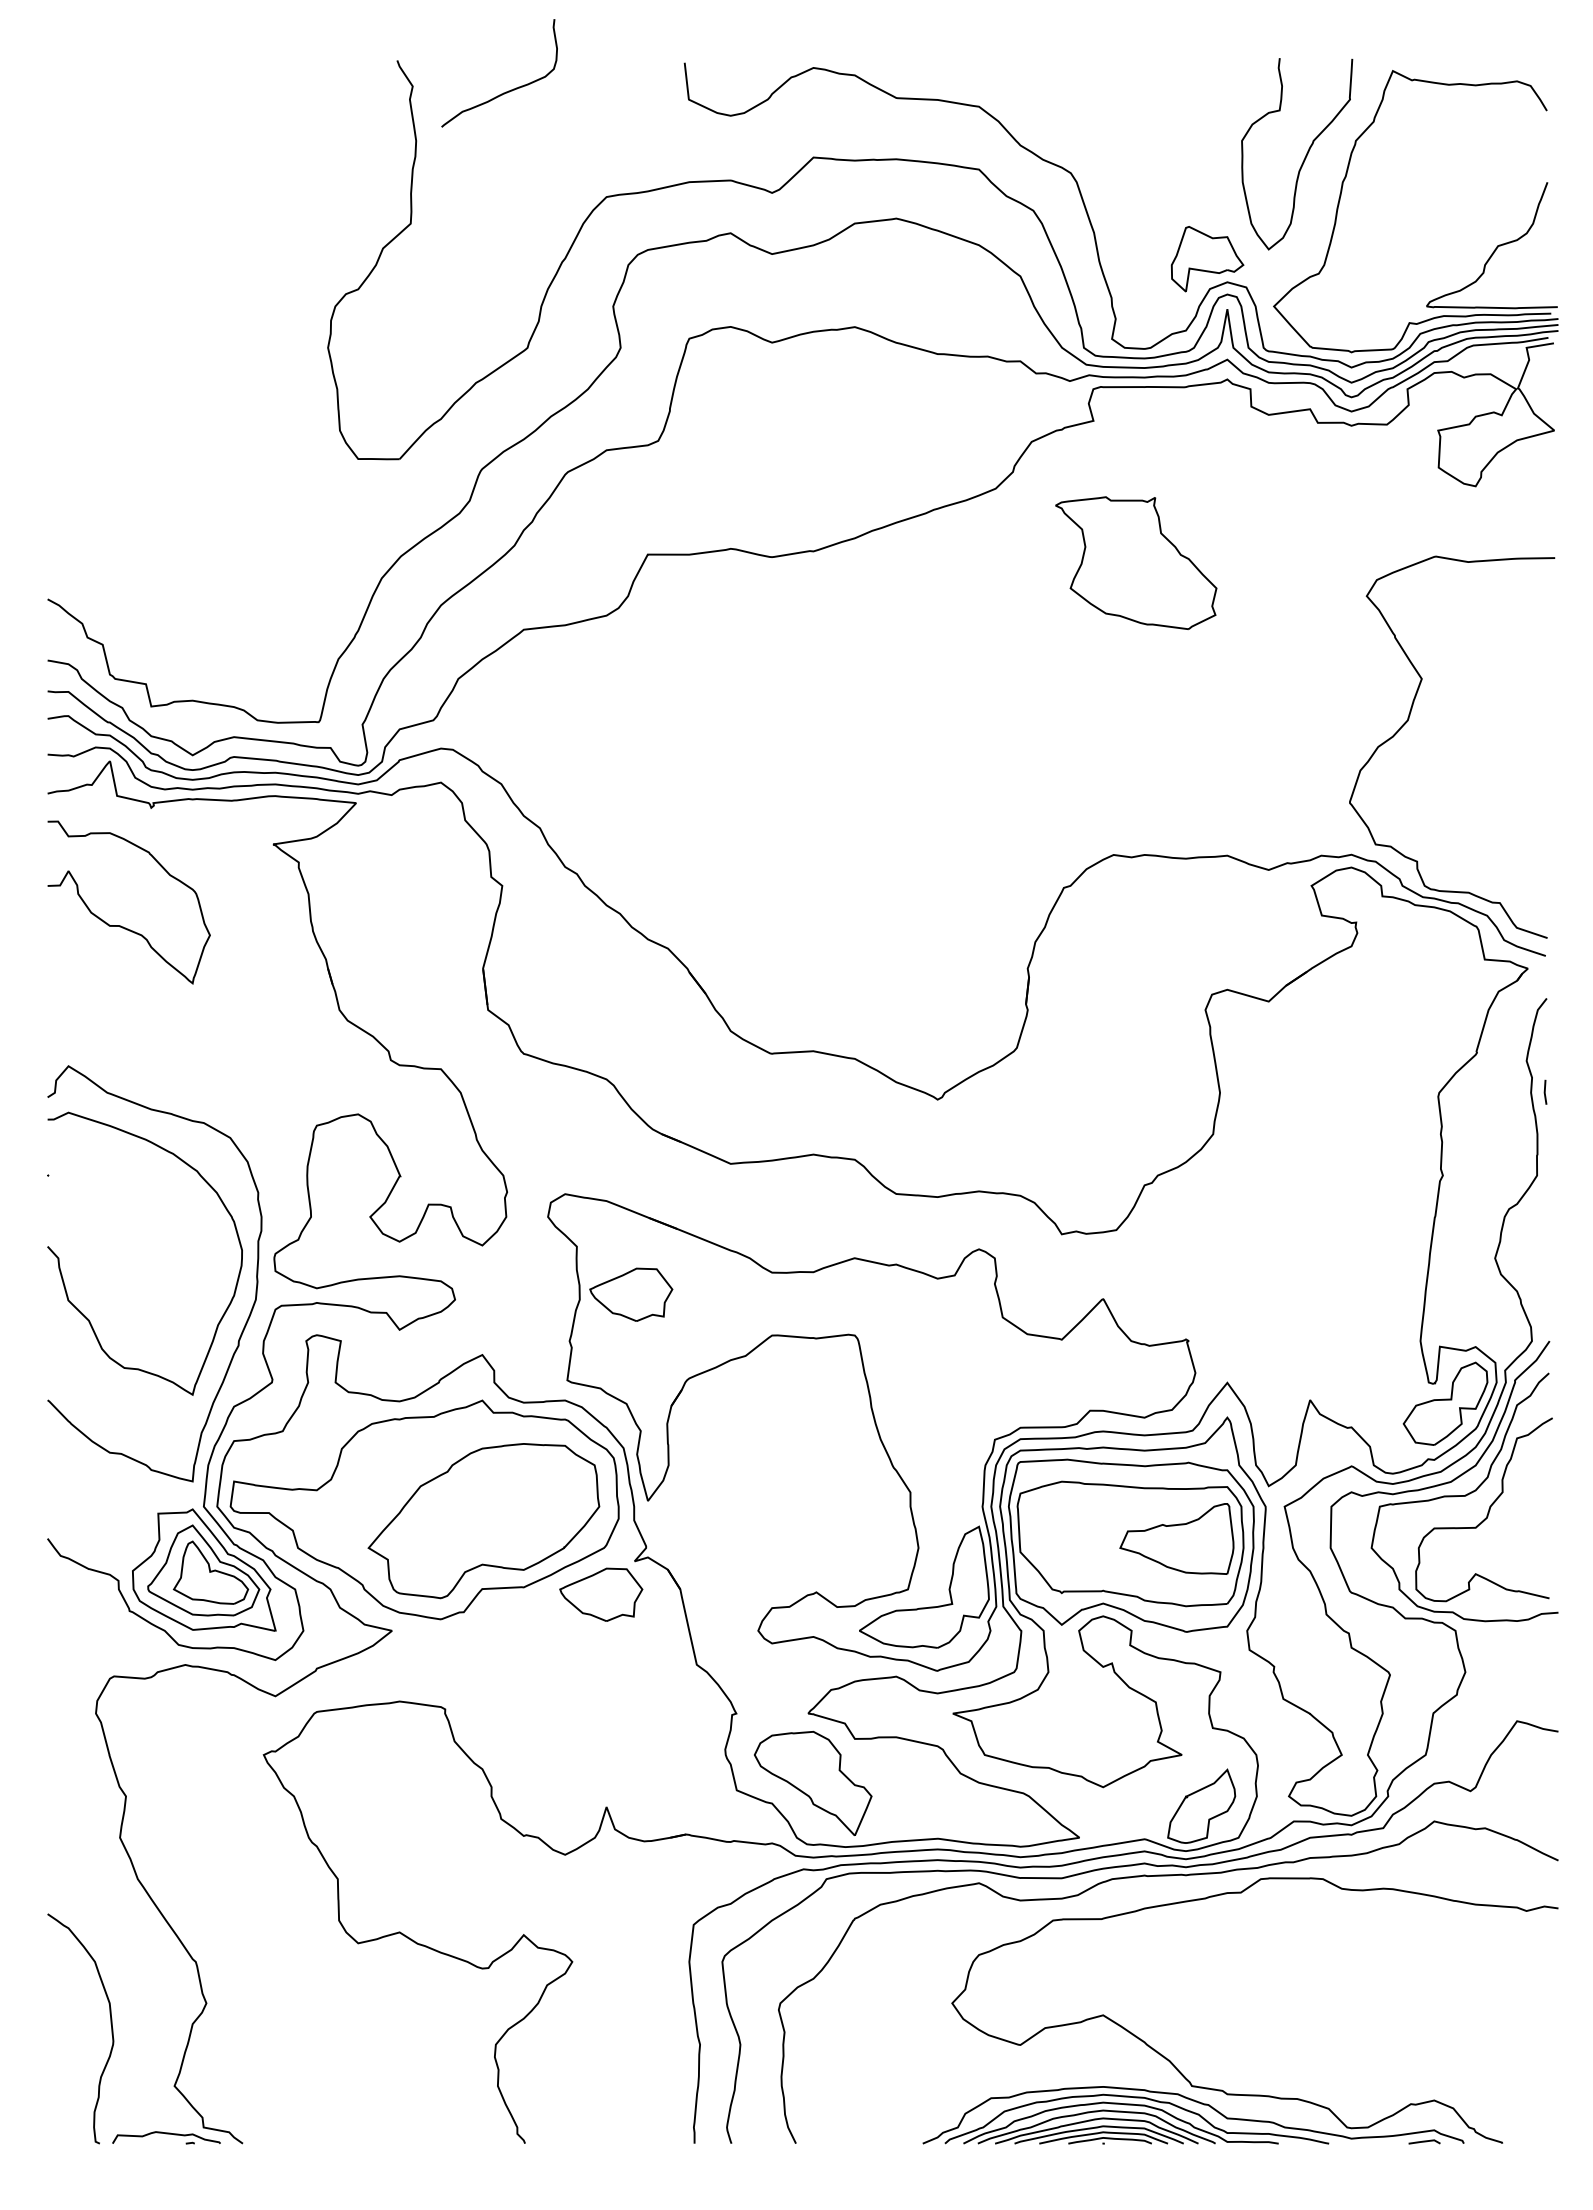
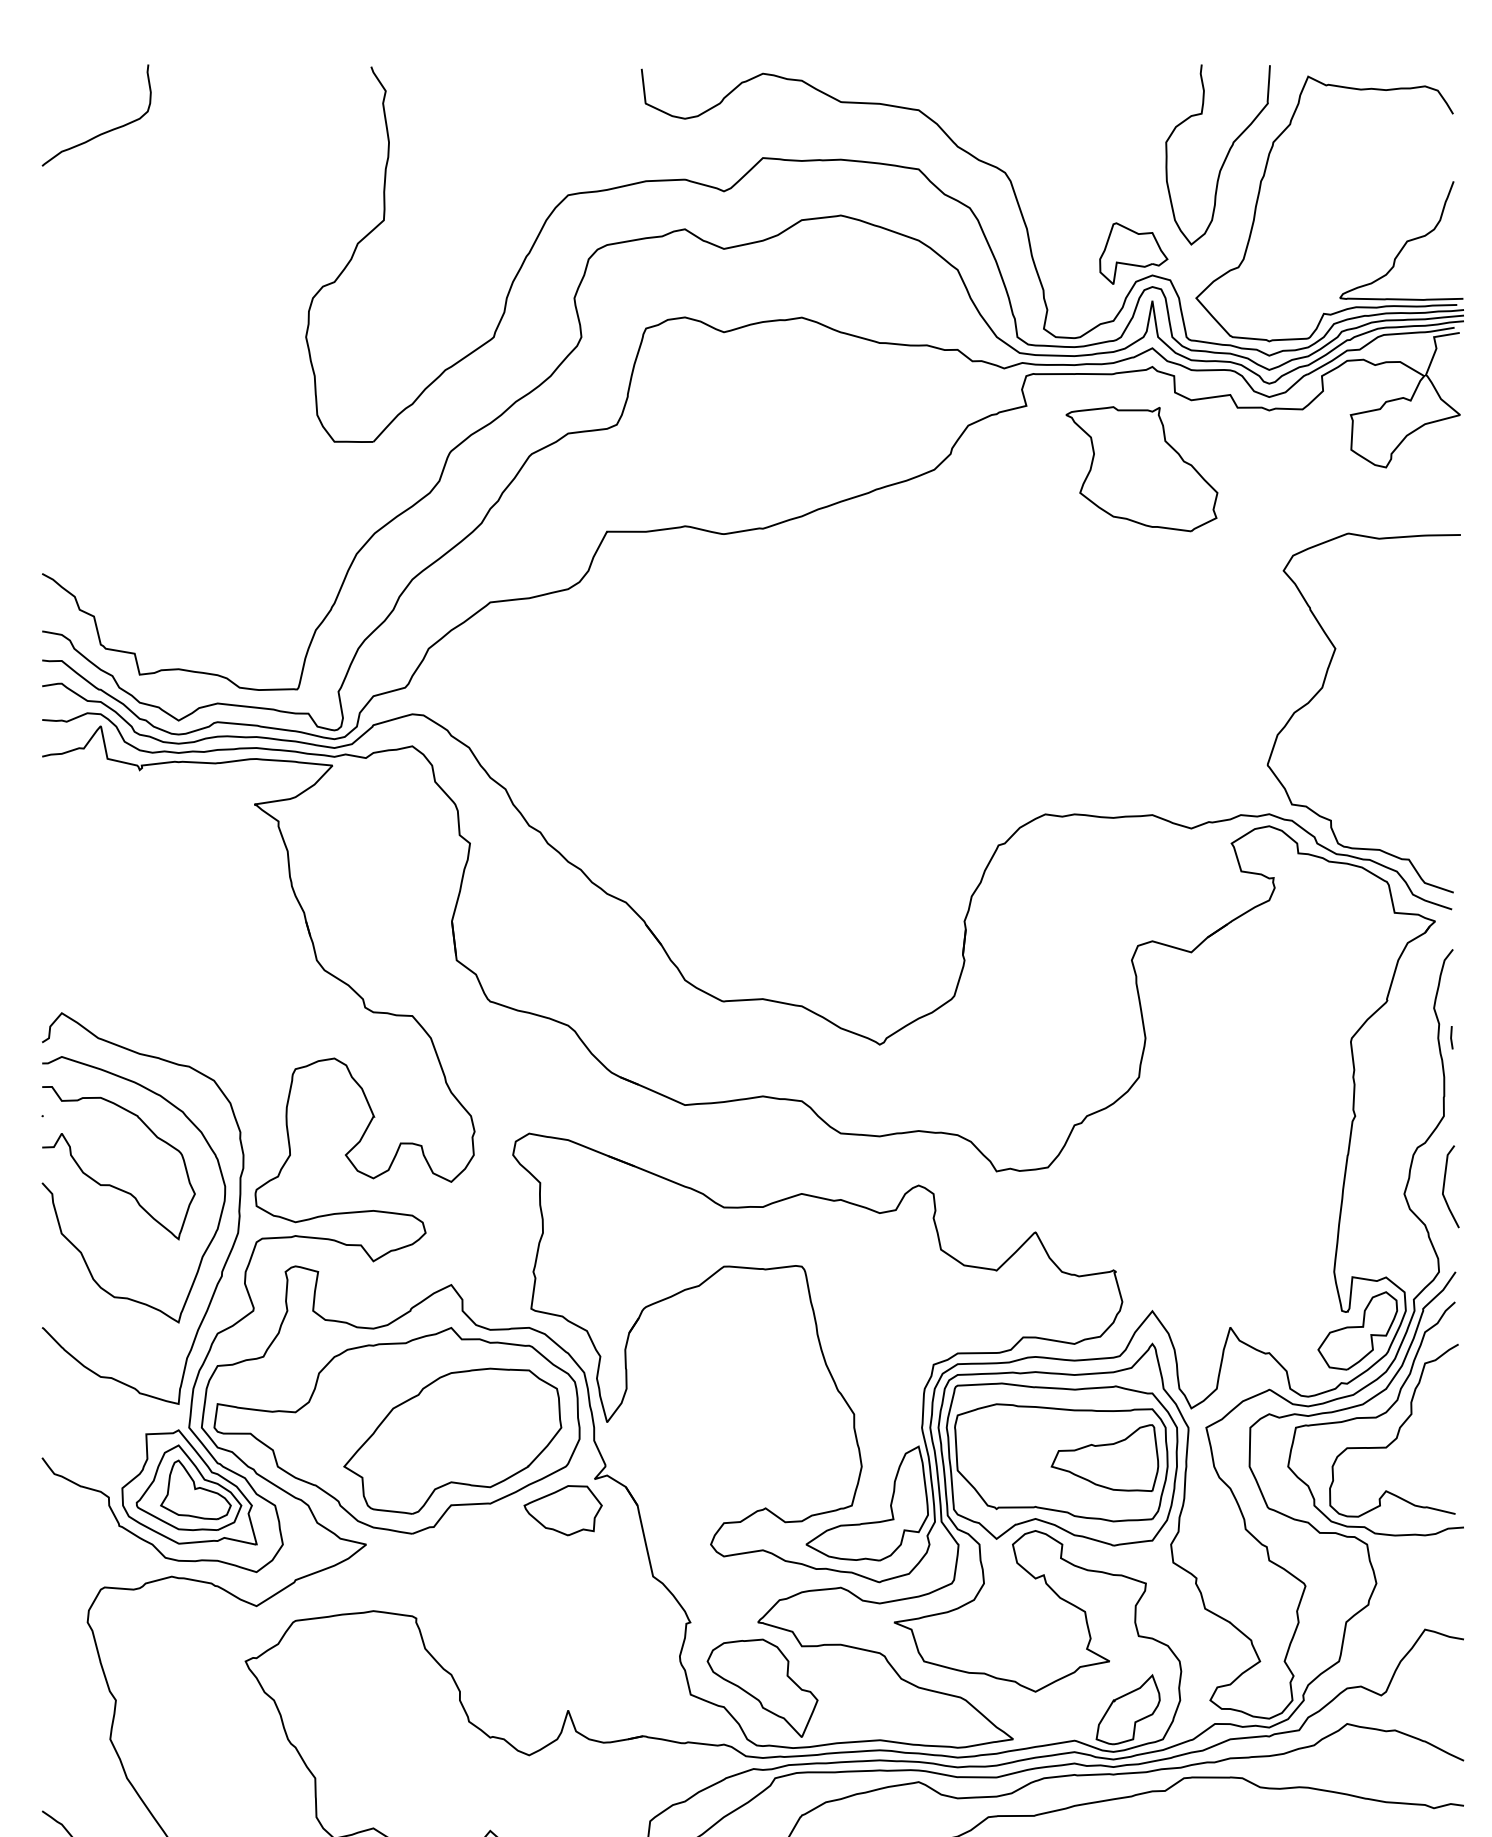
curve: (508, 90) -> (105, 131), moved
part: (1136, 562) -> (1142, 468), moved
curve: (121, 925) -> (111, 1184), moved
curve: (1538, 1247) -> (1445, 1183), added
part: (631, 1294) -> (591, 1228), removed

